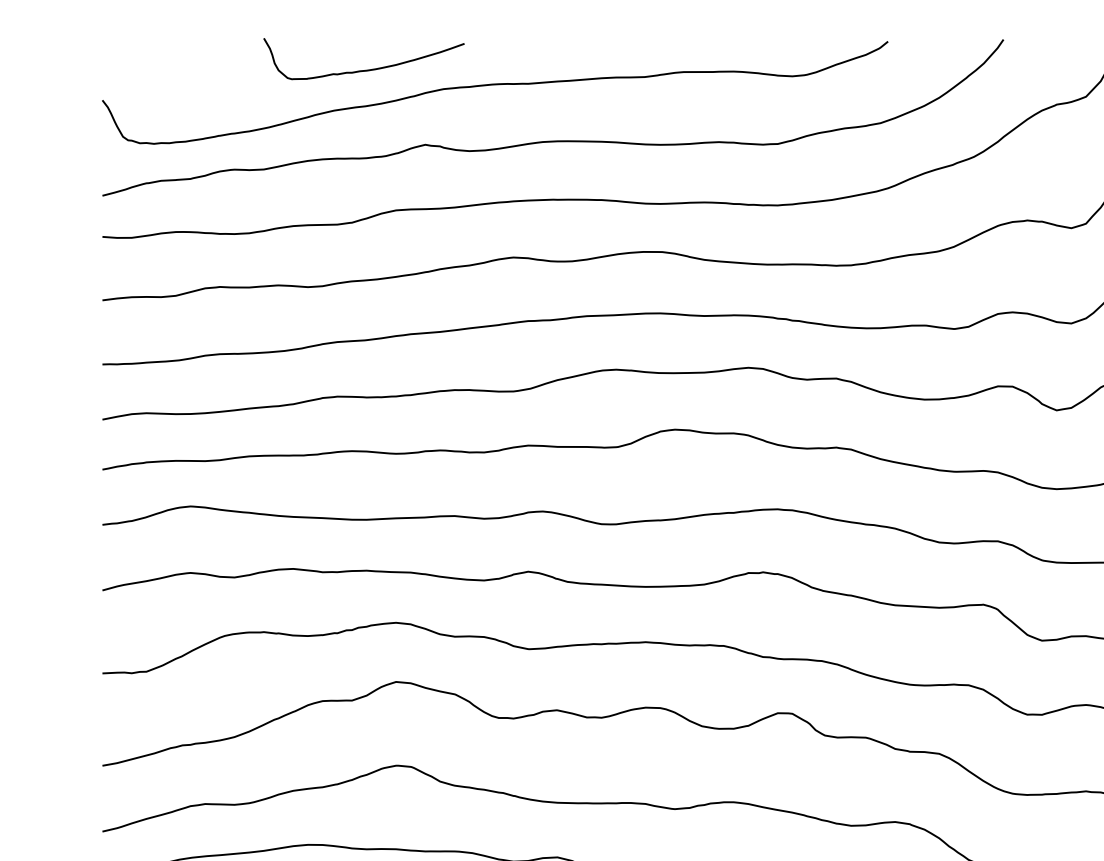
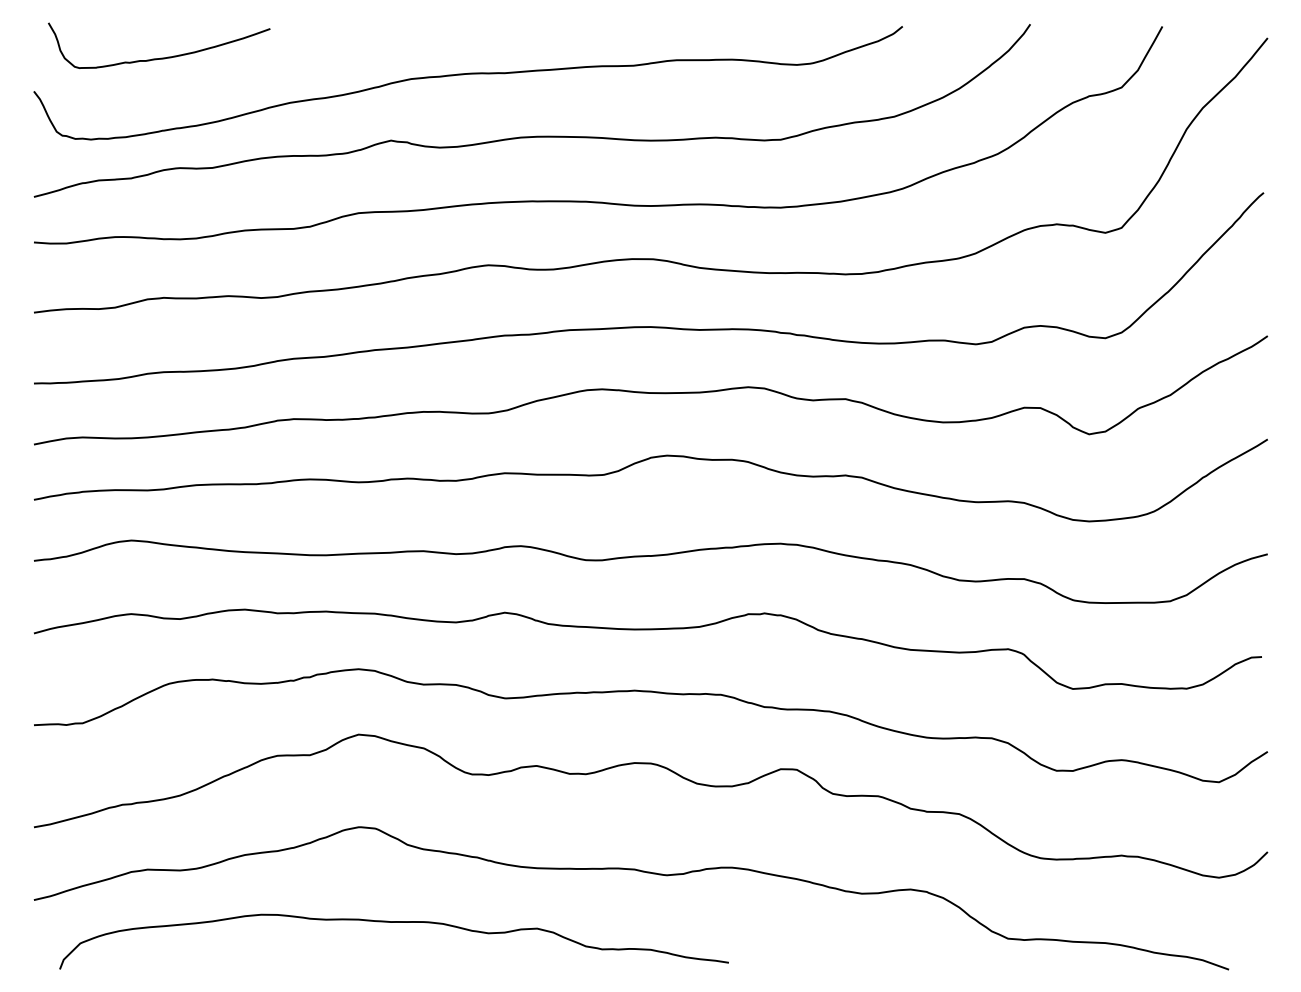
curve: (365, 69) -> (160, 57), moved

